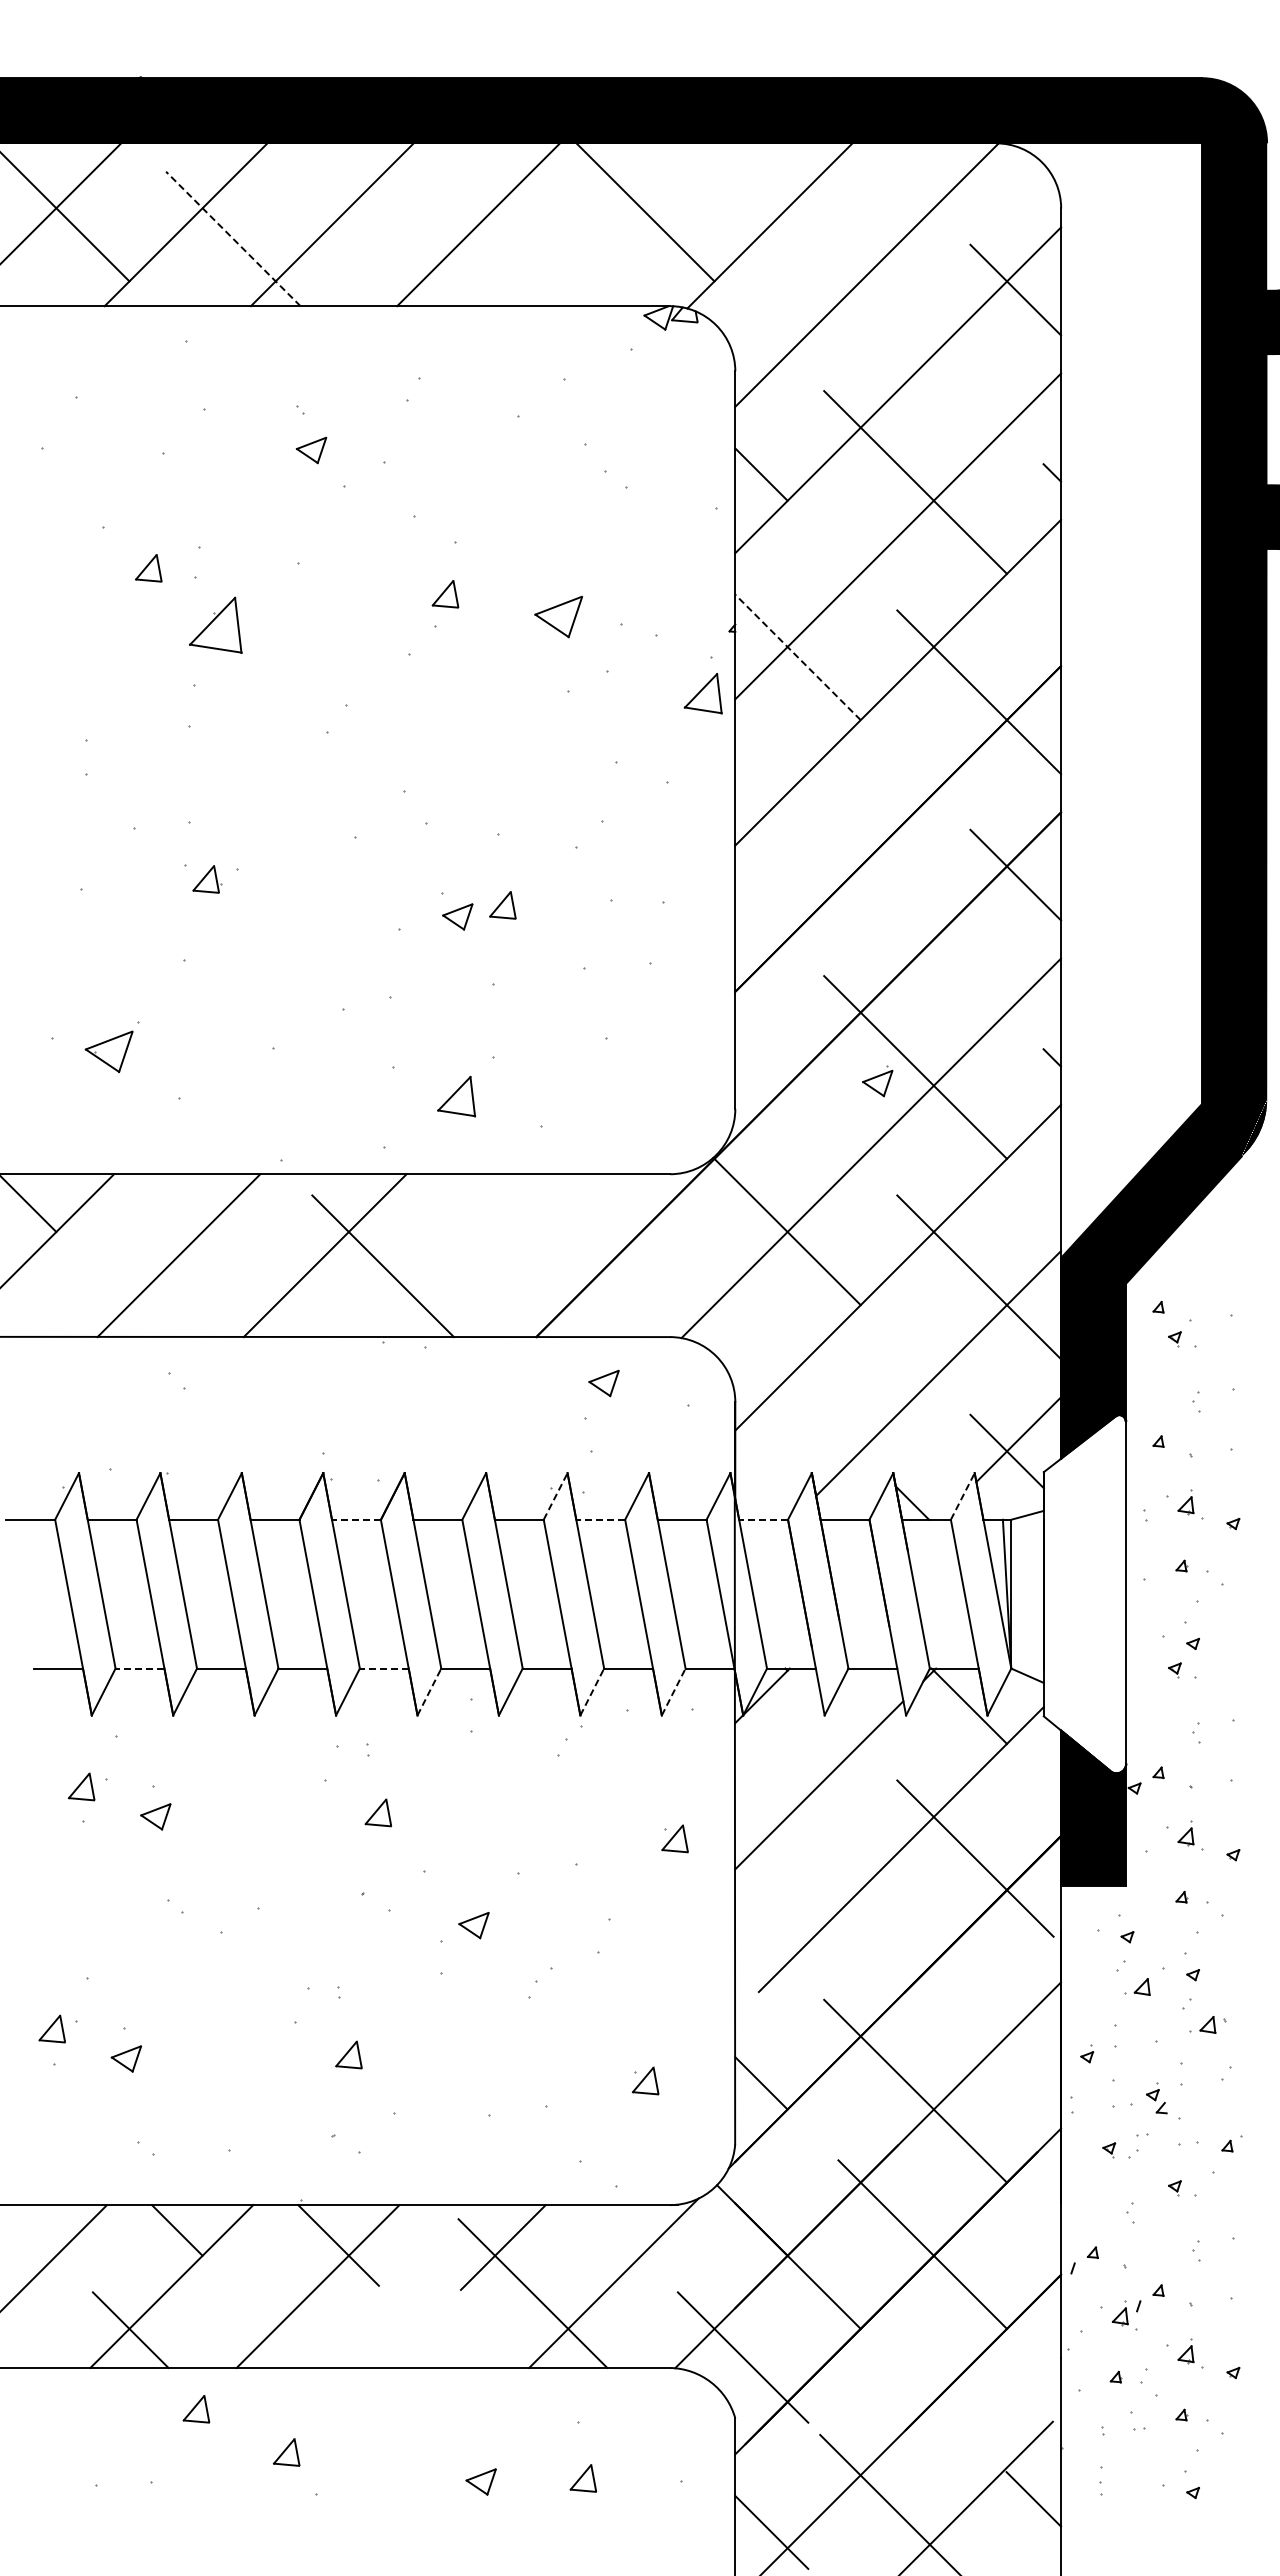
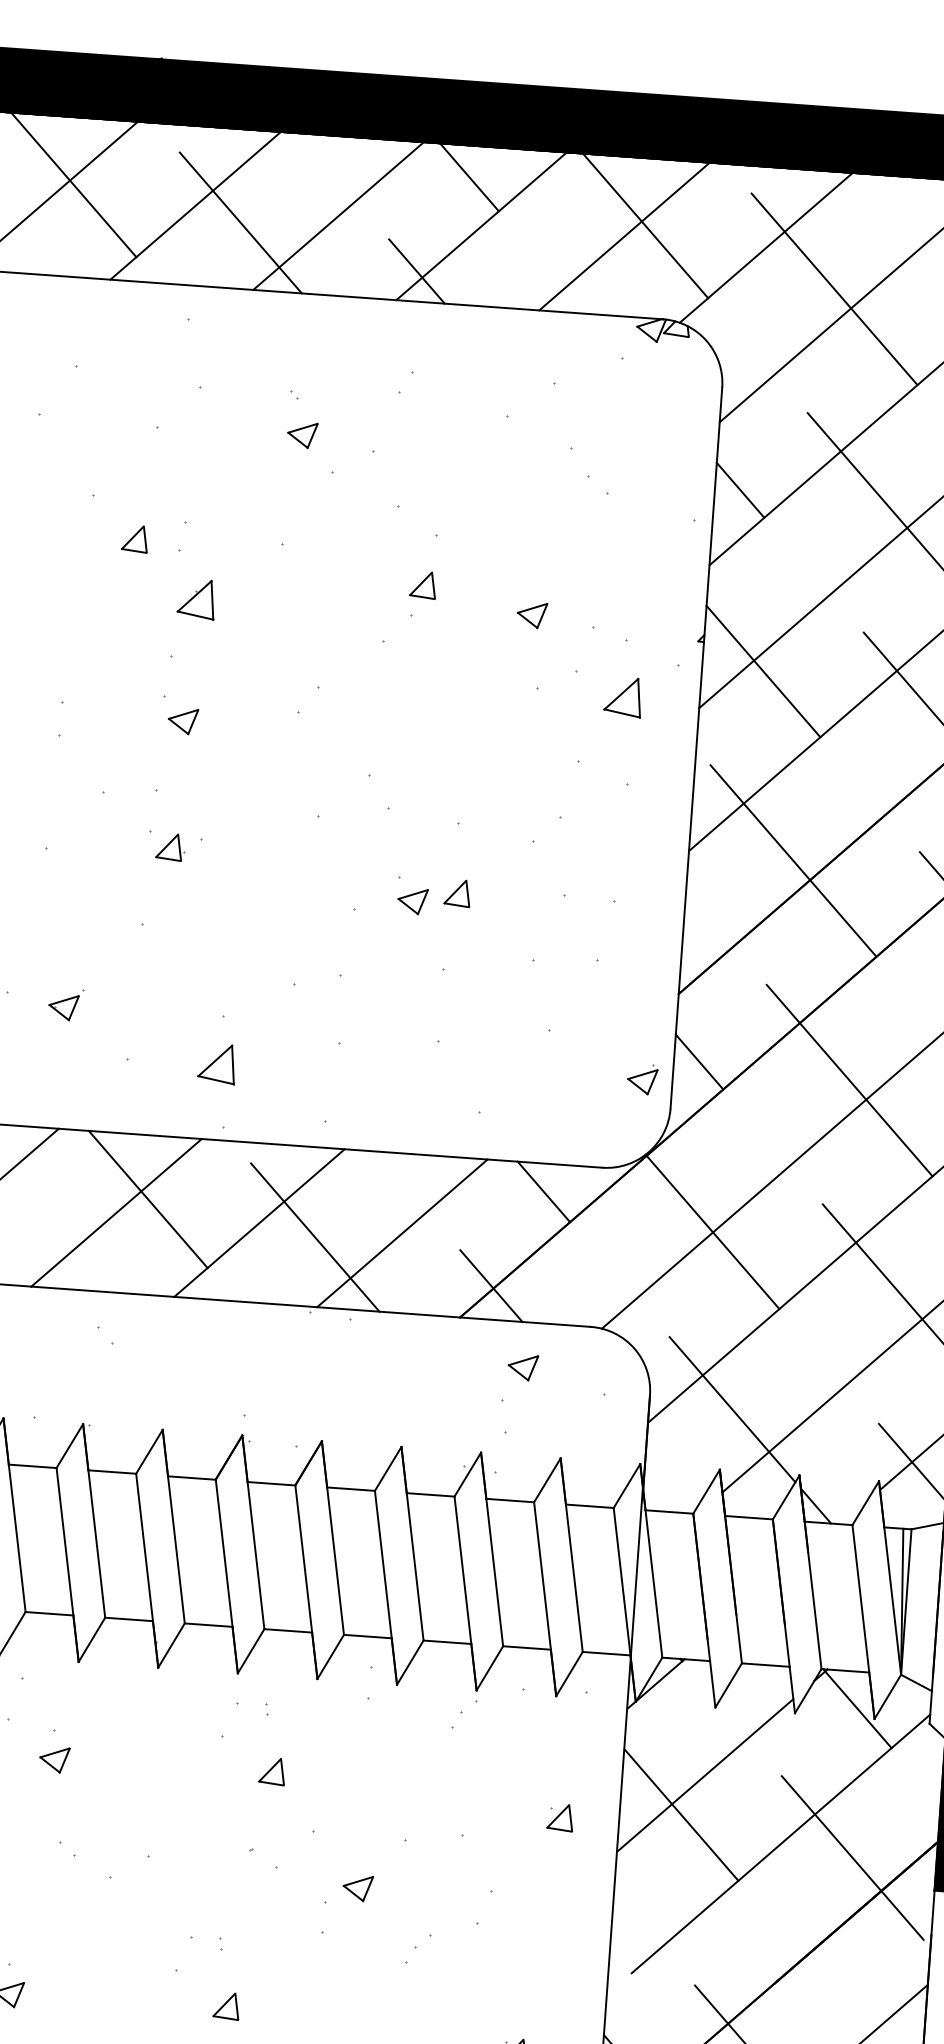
line: (462, 175) -> (469, 177), added
line: (624, 224) -> (624, 236), added
line: (232, 238) -> (240, 222), dashed -> solid
line: (842, 262) -> (834, 288), added
line: (415, 275) -> (416, 271), added
part: (557, 616) -> (531, 614), size x0.62
part: (215, 624) -> (196, 598), size x0.71
line: (798, 657) -> (763, 671), dashed -> solid
part: (702, 693) -> (622, 696), moved
part: (210, 750) -> (182, 721), added
line: (842, 847) -> (793, 860), added
part: (111, 1047) -> (65, 1004), size x0.62
line: (761, 1059) -> (699, 1061), added
part: (877, 1081) -> (642, 1079), moved
part: (456, 1096) -> (217, 1063), moved
line: (612, 1203) -> (543, 1192), added
line: (209, 1239) -> (147, 1199), added
line: (471, 1255) -> (402, 1233), added
line: (565, 1302) -> (491, 1285), added
line: (820, 1410) -> (732, 1409), added
line: (555, 1496) -> (467, 1474), dashed -> solid
line: (963, 1496) -> (866, 1503), dashed -> solid
line: (600, 1519) -> (510, 1500), dashed -> solid
line: (763, 1519) -> (669, 1511), dashed -> solid
line: (356, 1520) -> (271, 1484), dashed -> solid
line: (139, 1668) -> (49, 1613), dashed -> solid
line: (383, 1668) -> (287, 1630), dashed -> solid
line: (429, 1691) -> (330, 1656), dashed -> solid
line: (592, 1691) -> (490, 1667), dashed -> solid
line: (673, 1691) -> (569, 1673), dashed -> solid
line: (797, 1827) -> (680, 1815), added

